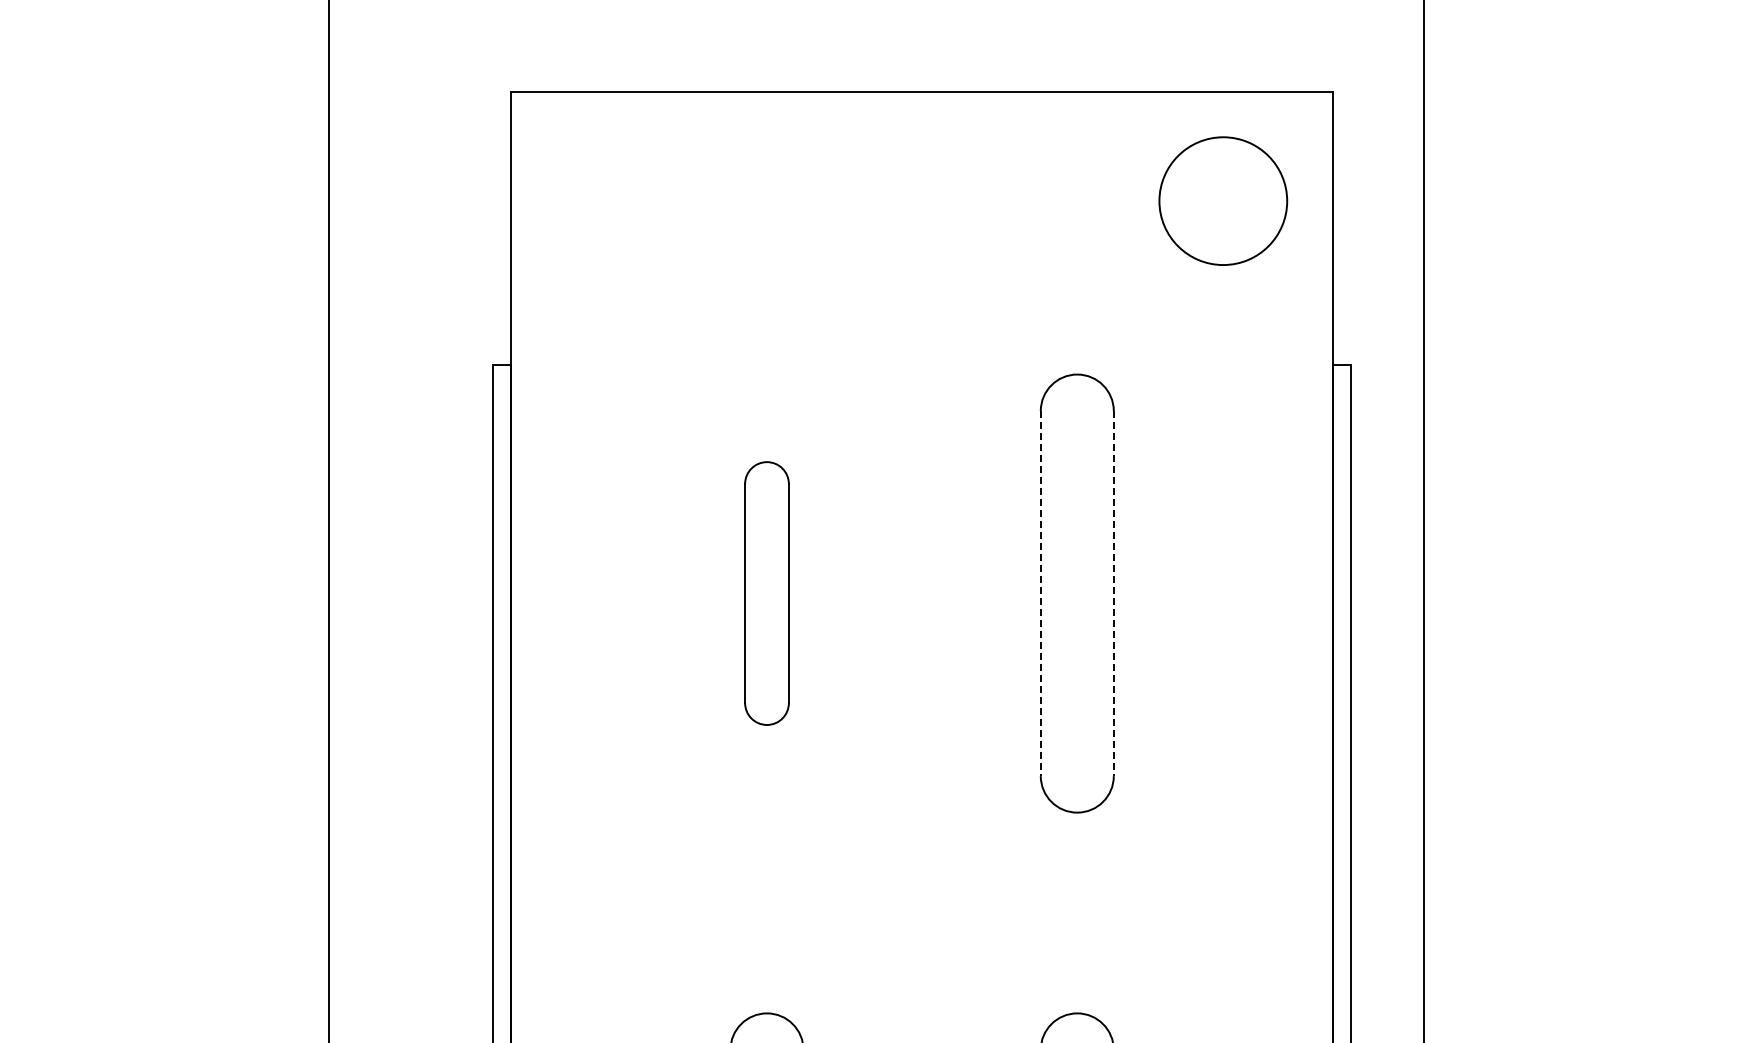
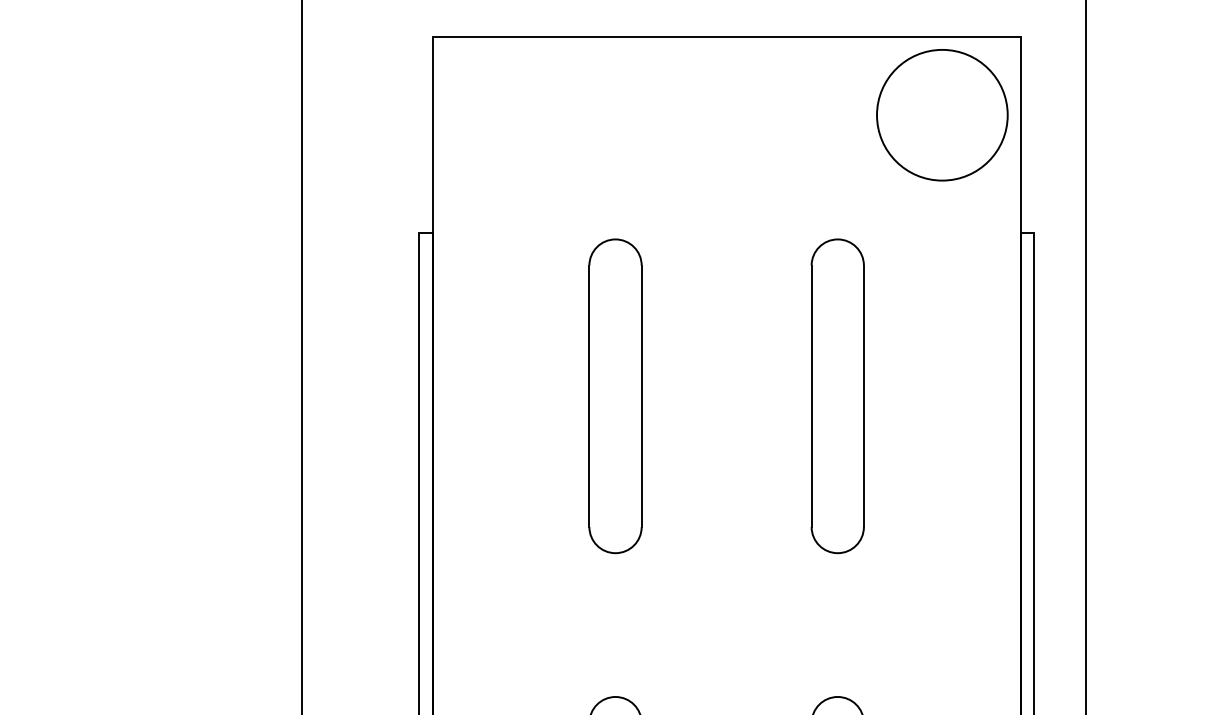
circle: (1223, 200) -> (942, 114), size x1.43
part: (766, 593) -> (615, 396), size x1.67
line: (1040, 593) -> (811, 396), dashed -> solid
line: (1113, 593) -> (863, 396), dashed -> solid

